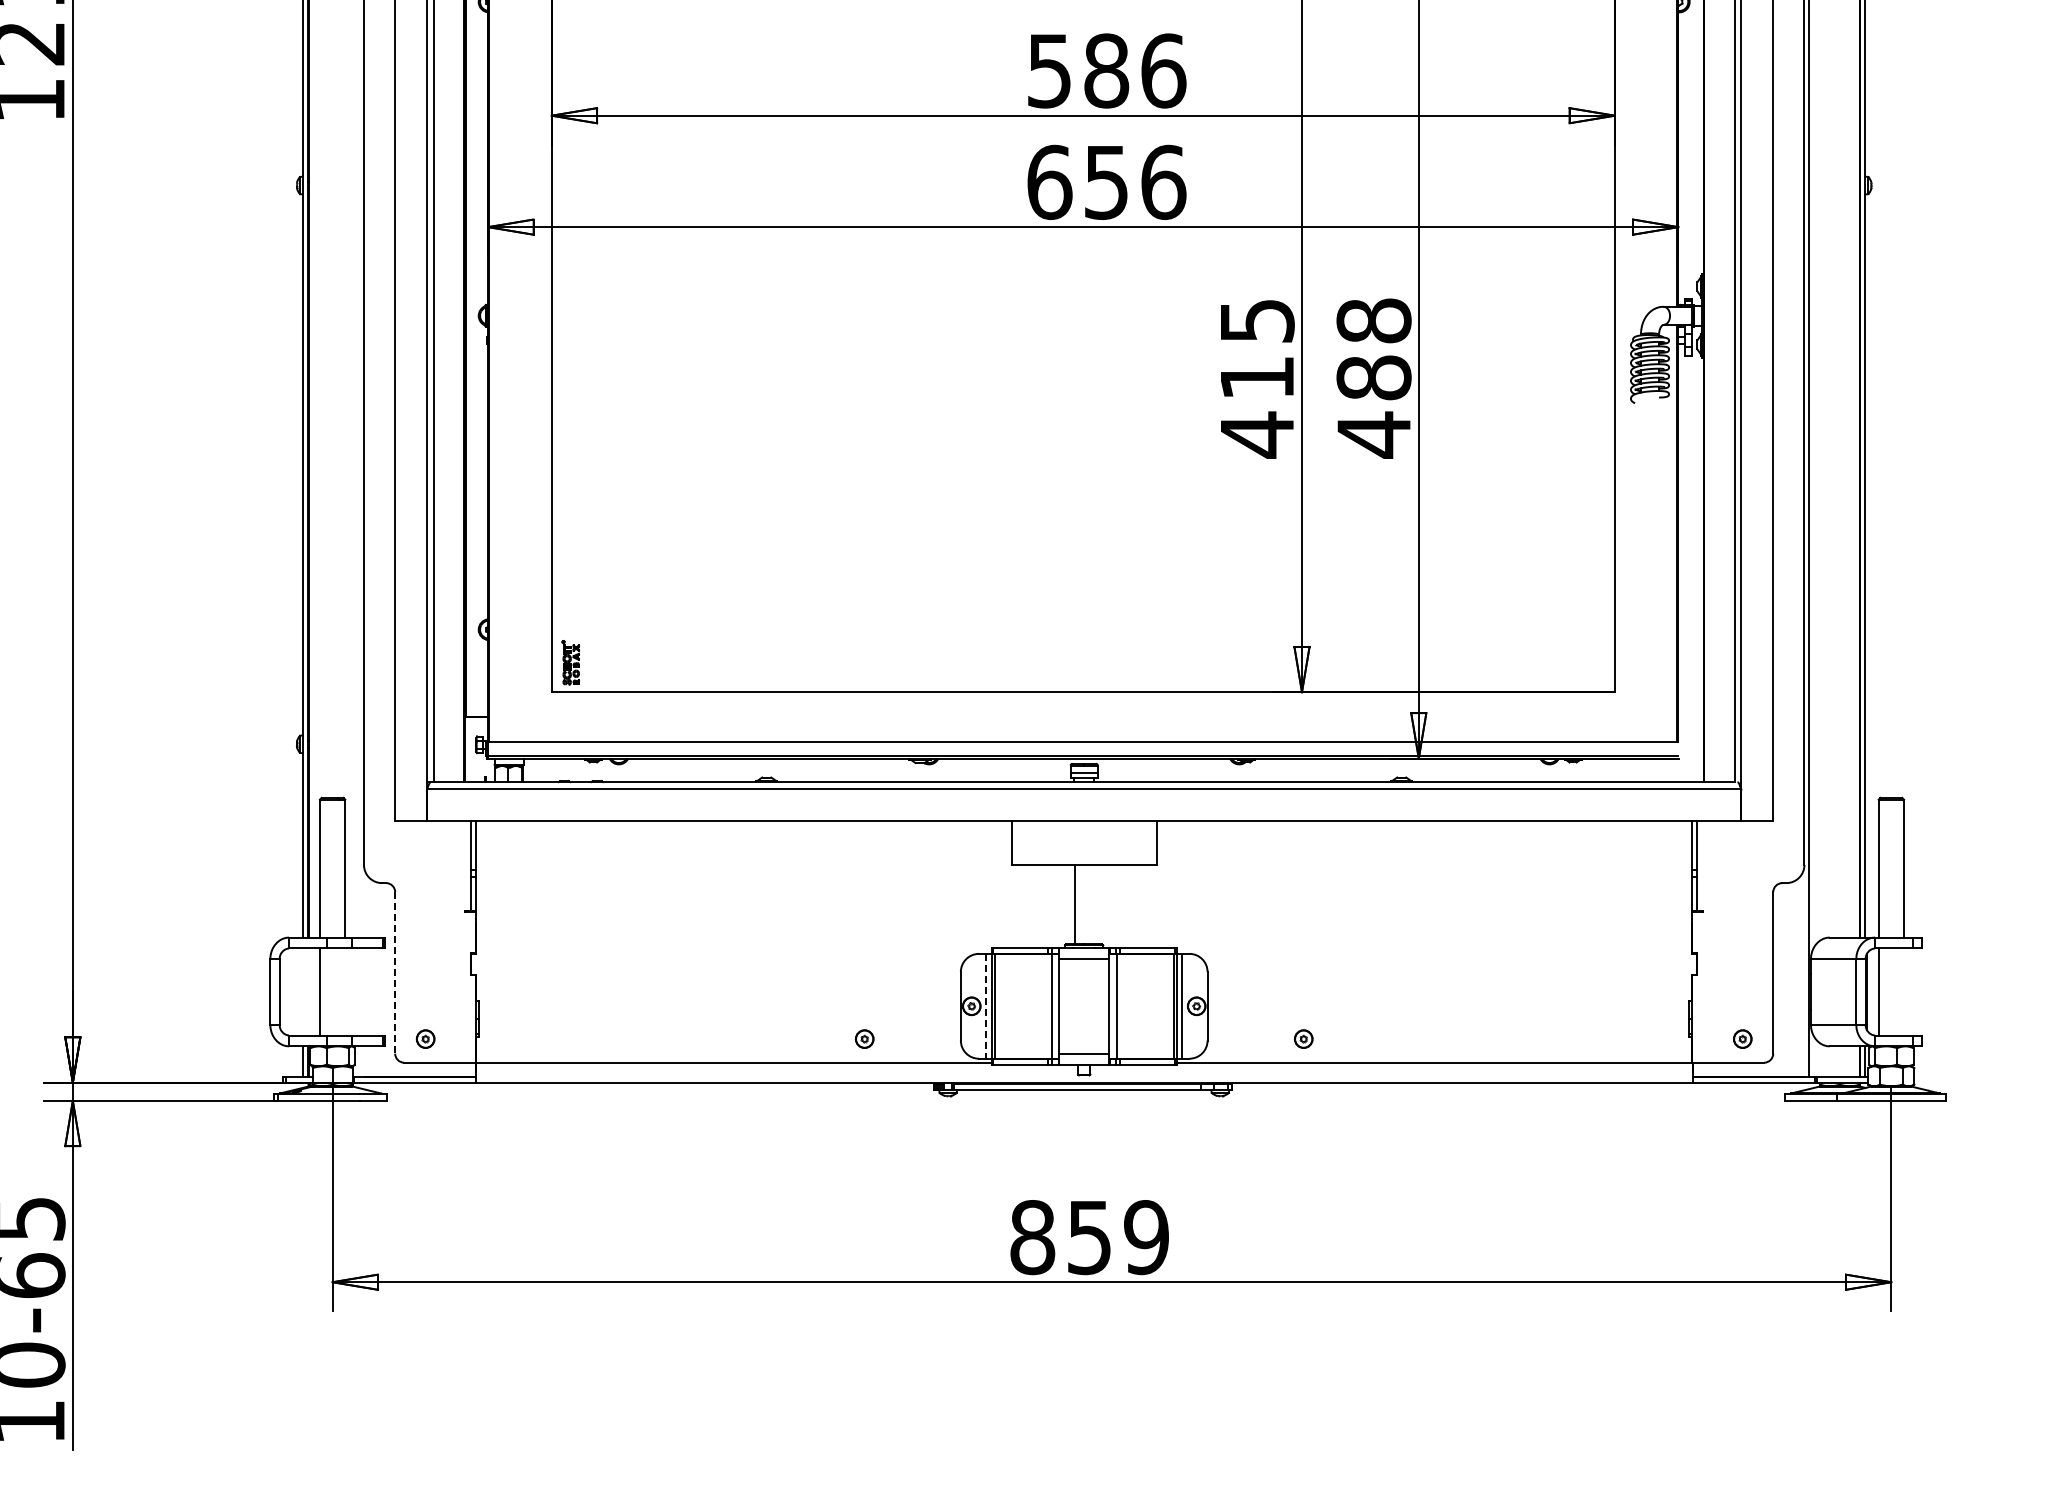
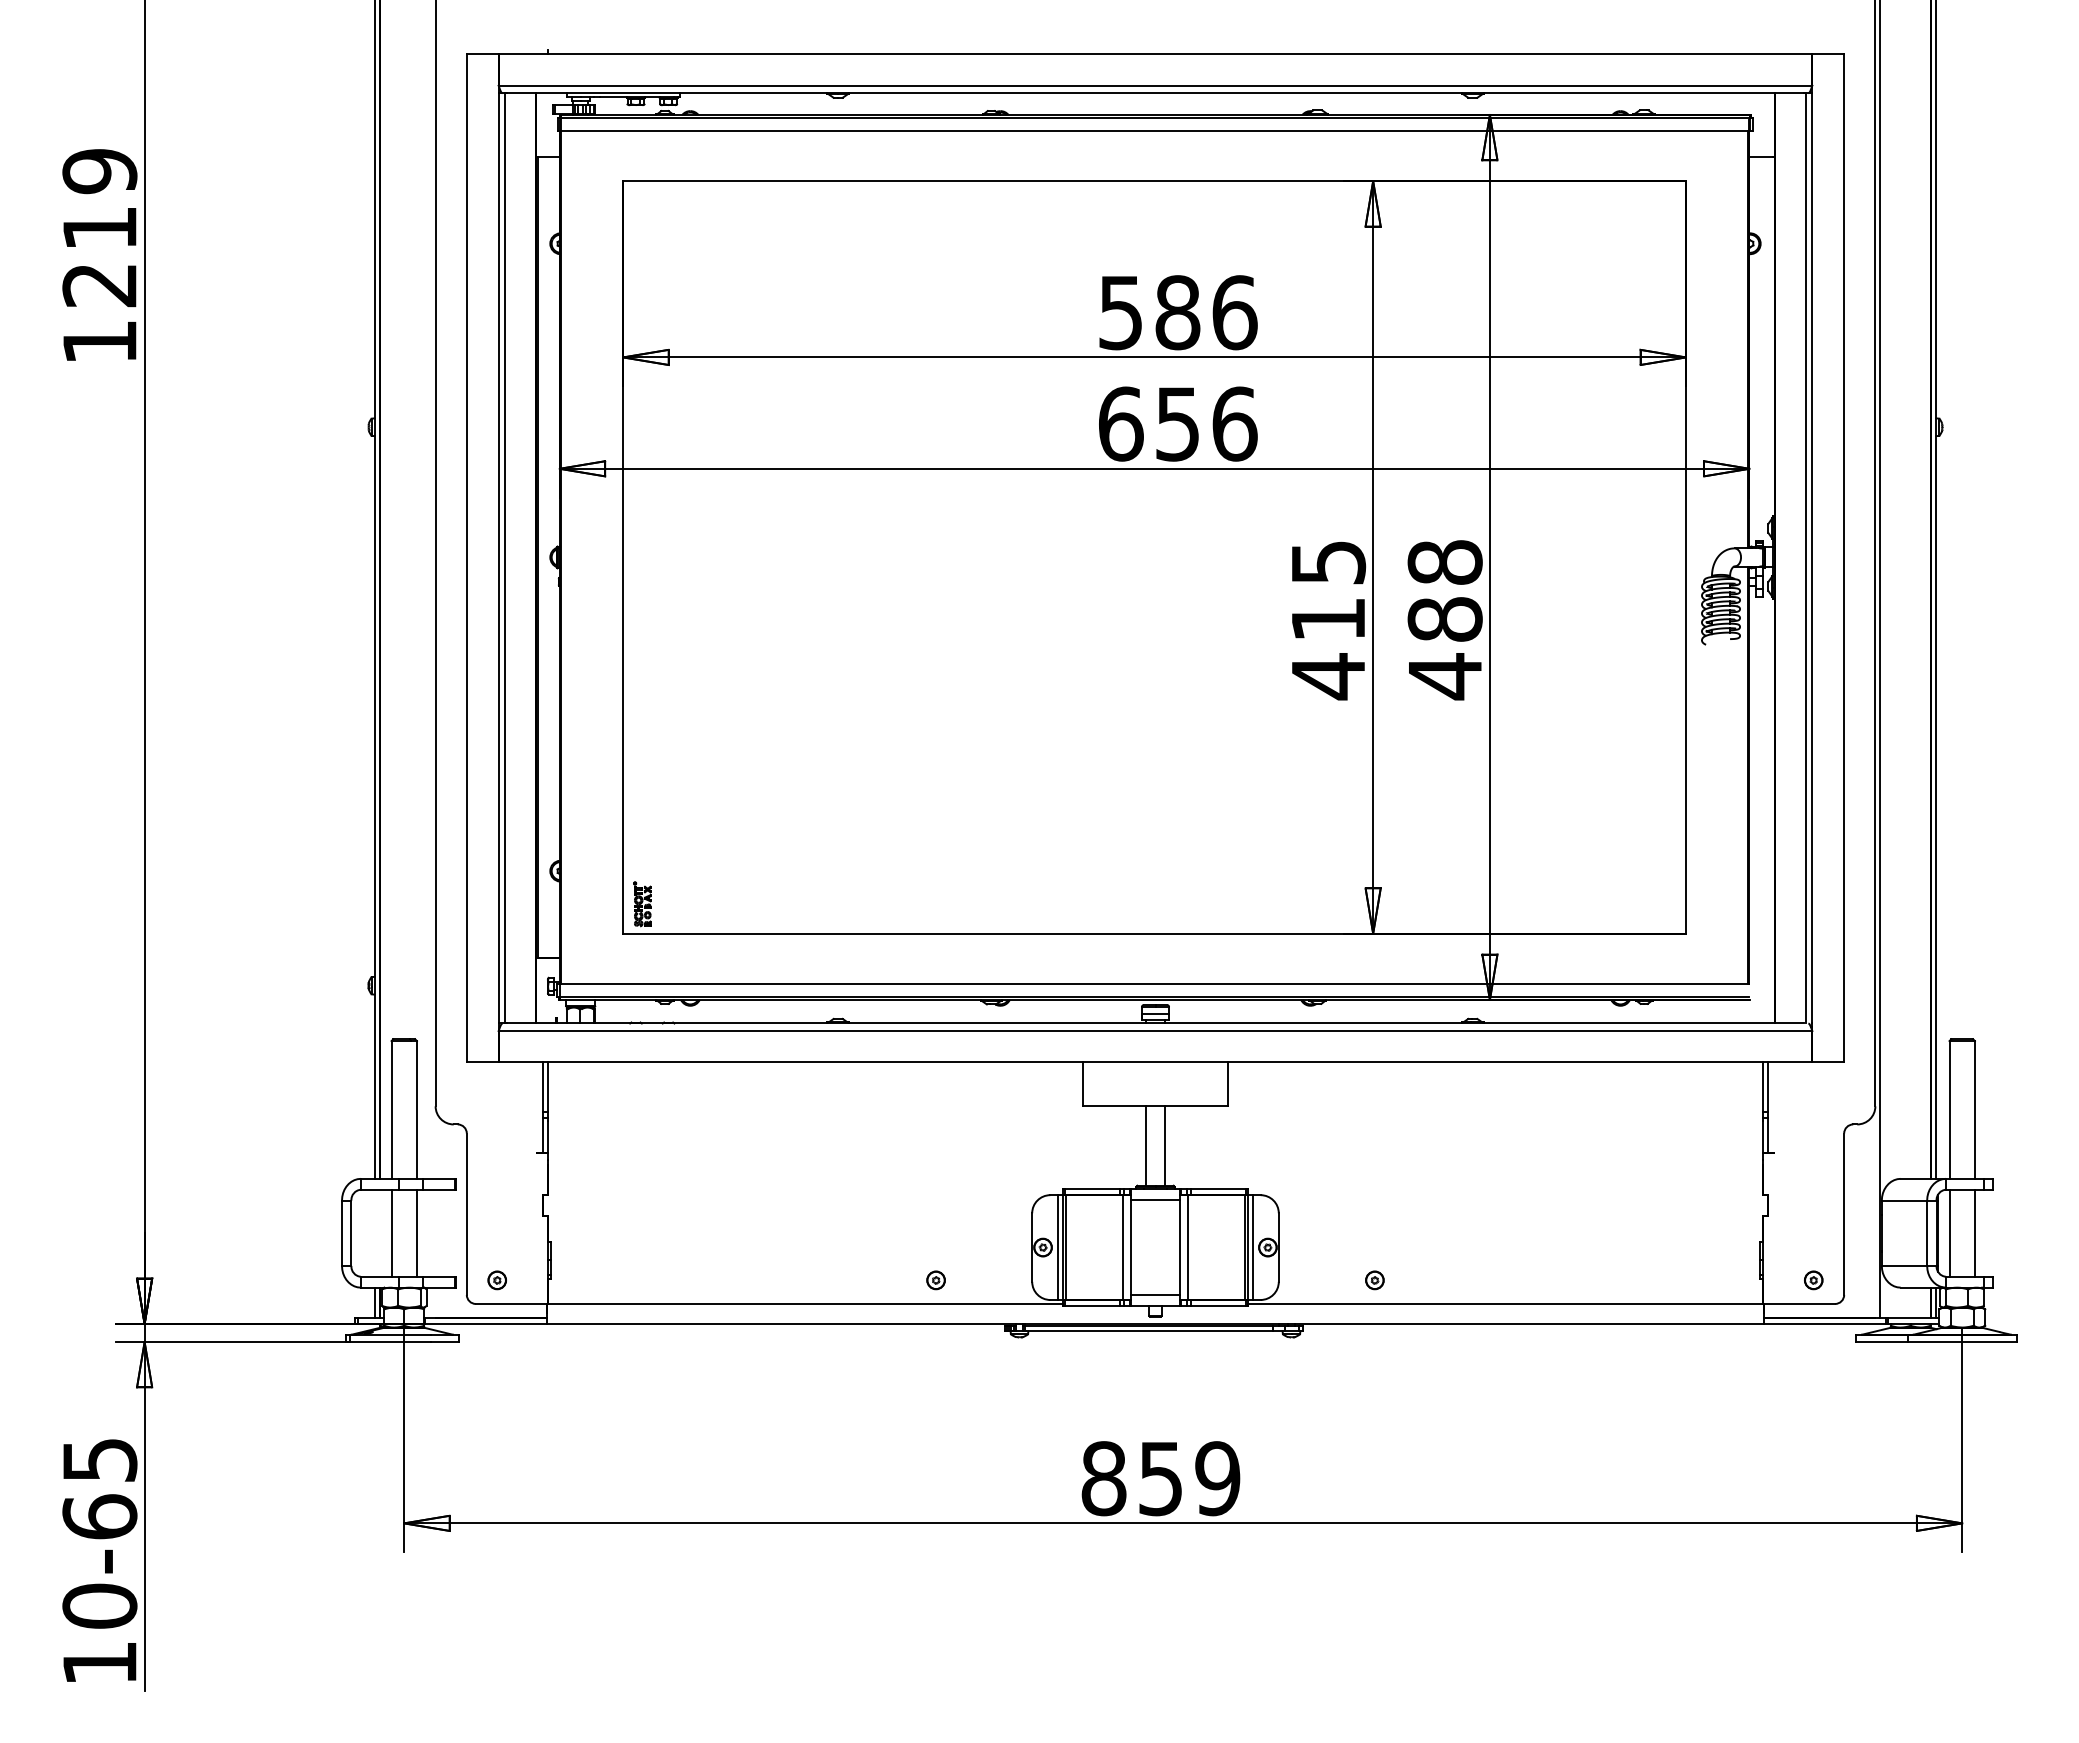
line: (1093, 904) -> (1164, 1145), added
line: (394, 973) -> (466, 1214), dashed -> solid
line: (344, 991) -> (416, 1232), added
line: (1903, 991) -> (1974, 1232), added
line: (986, 1007) -> (1057, 1248), dashed -> solid

